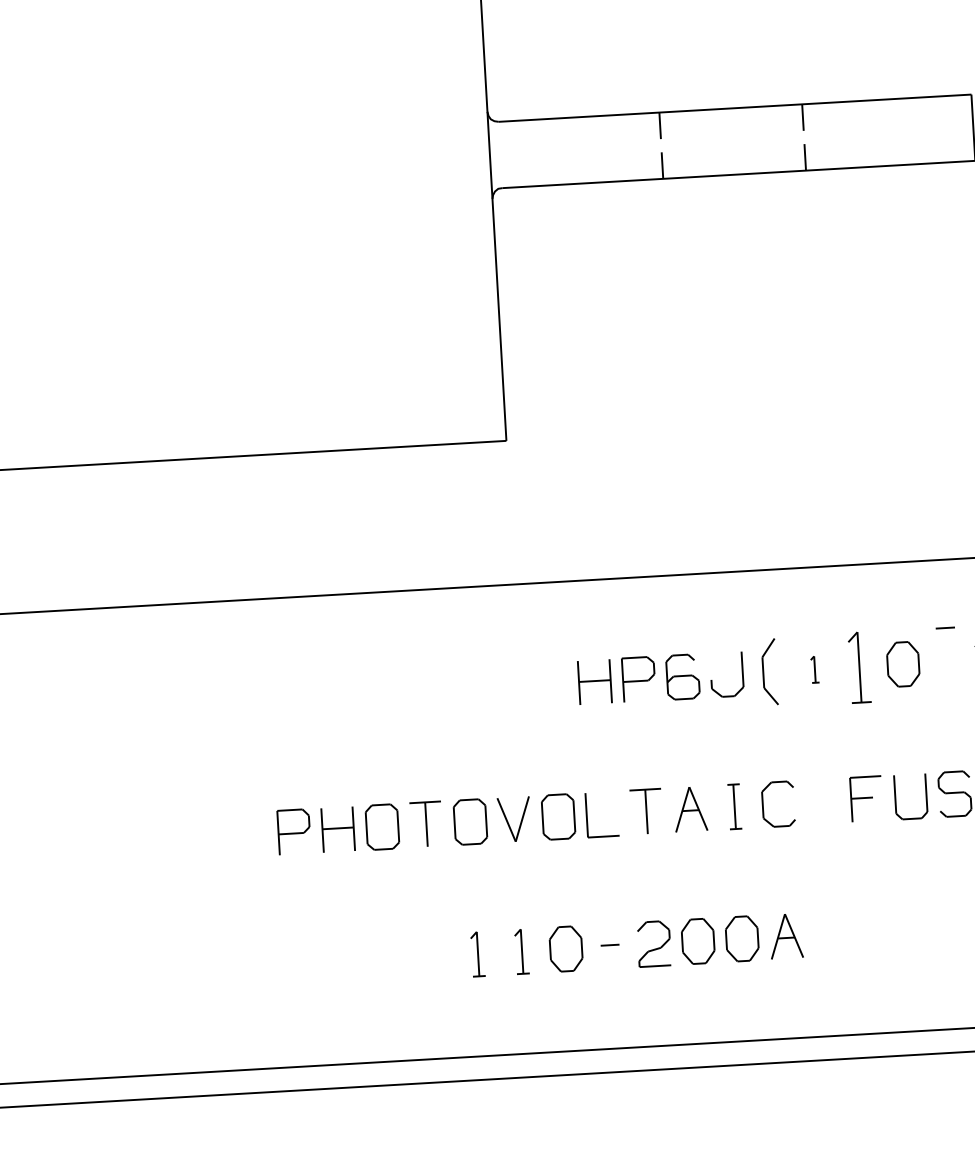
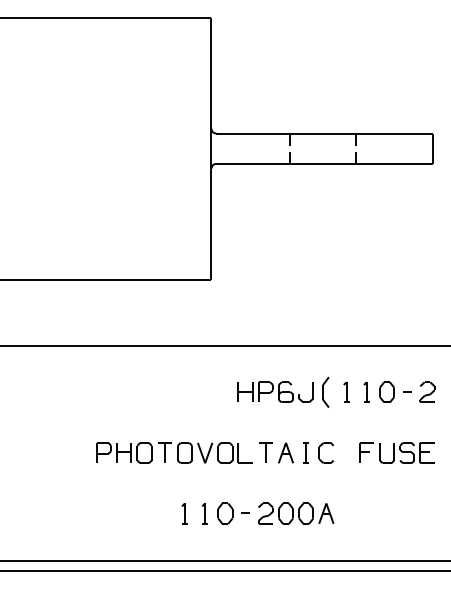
curve: (945, 627) -> (407, 391), moved
part: (858, 665) -> (366, 391), size x0.62
part: (814, 669) -> (346, 392), size x1.67

